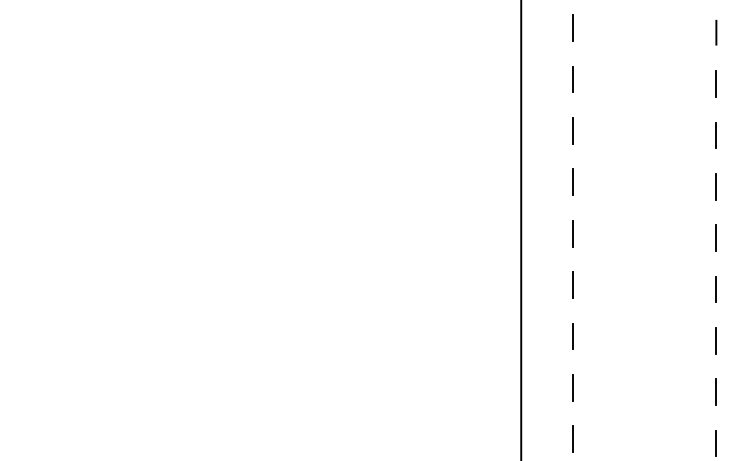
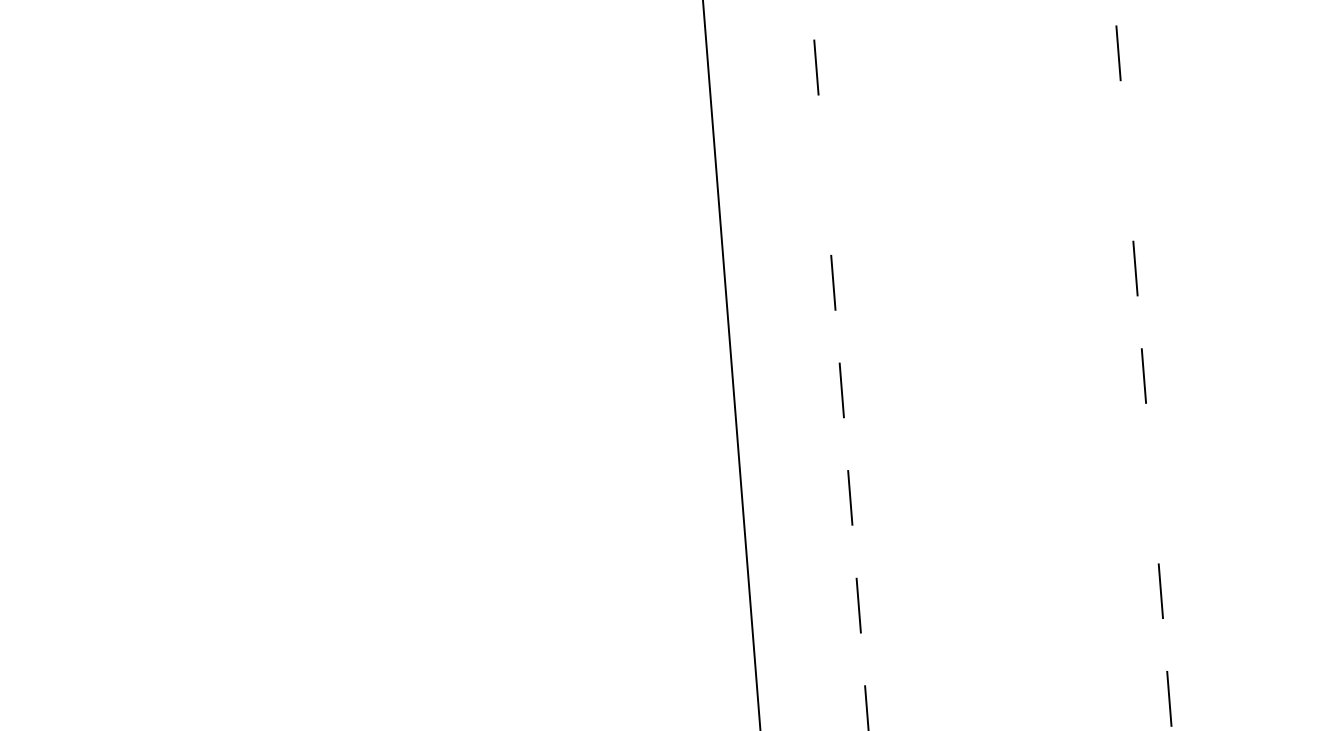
line: (572, 182) -> (824, 175), removed
line: (716, 186) -> (1127, 160), removed
line: (716, 340) -> (1152, 482), removed

